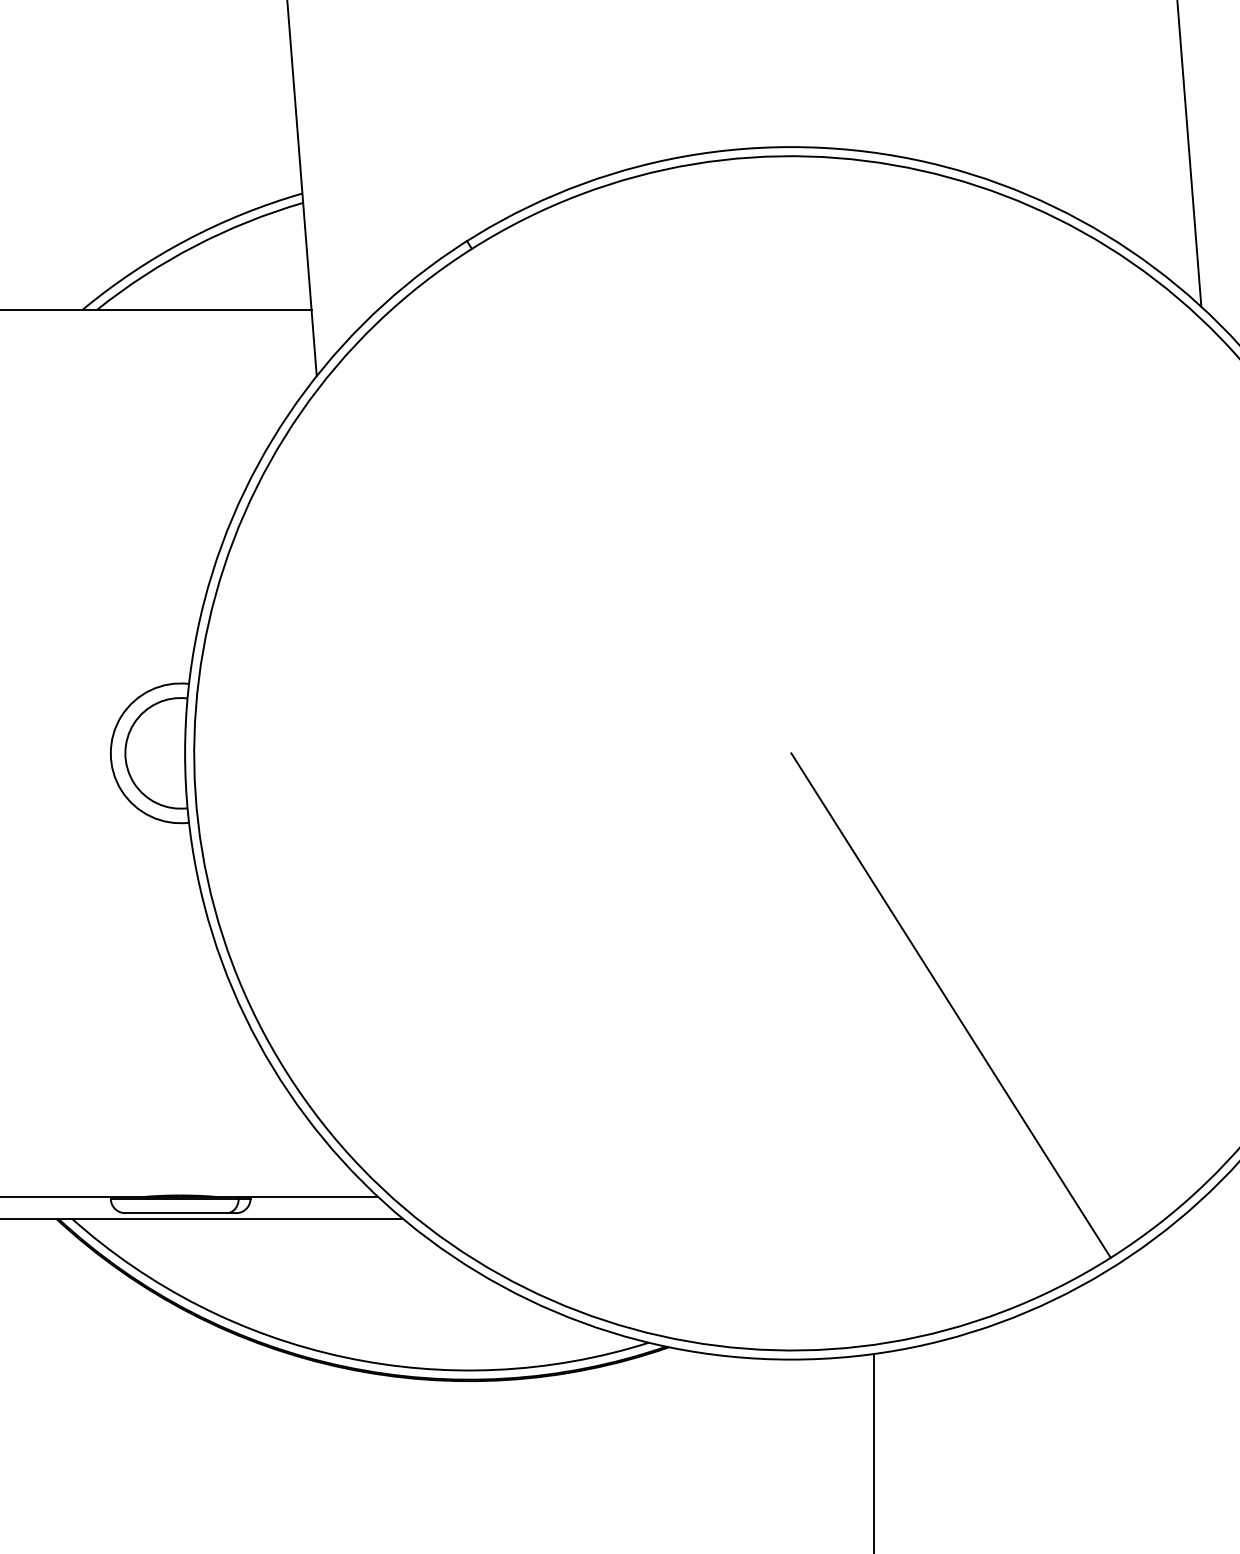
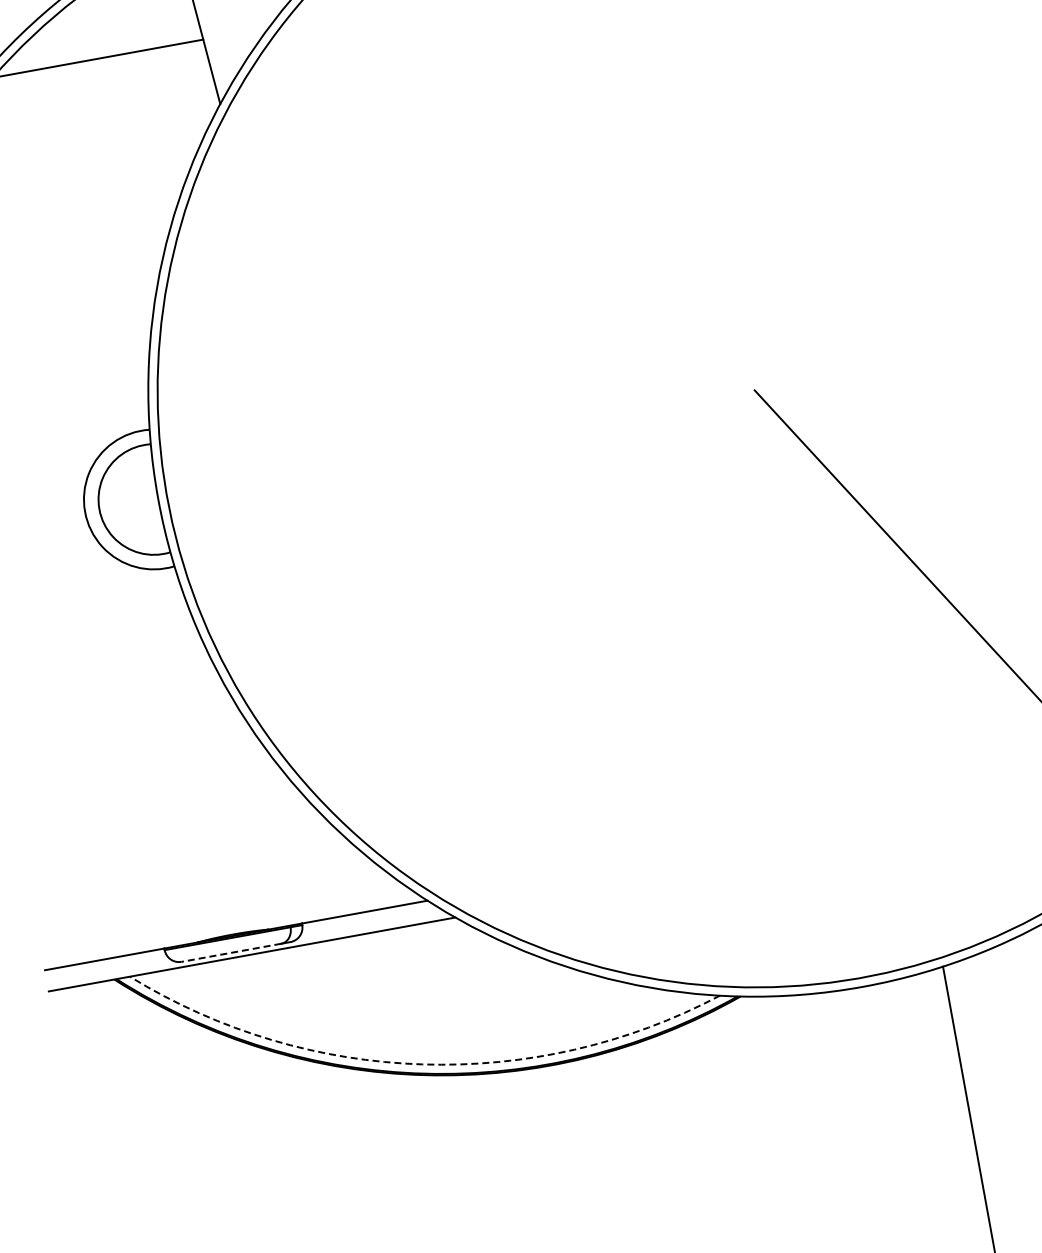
line: (176, 1213) -> (232, 953), solid -> dashed
arc: (343, 1357) -> (422, 1064), solid -> dashed

